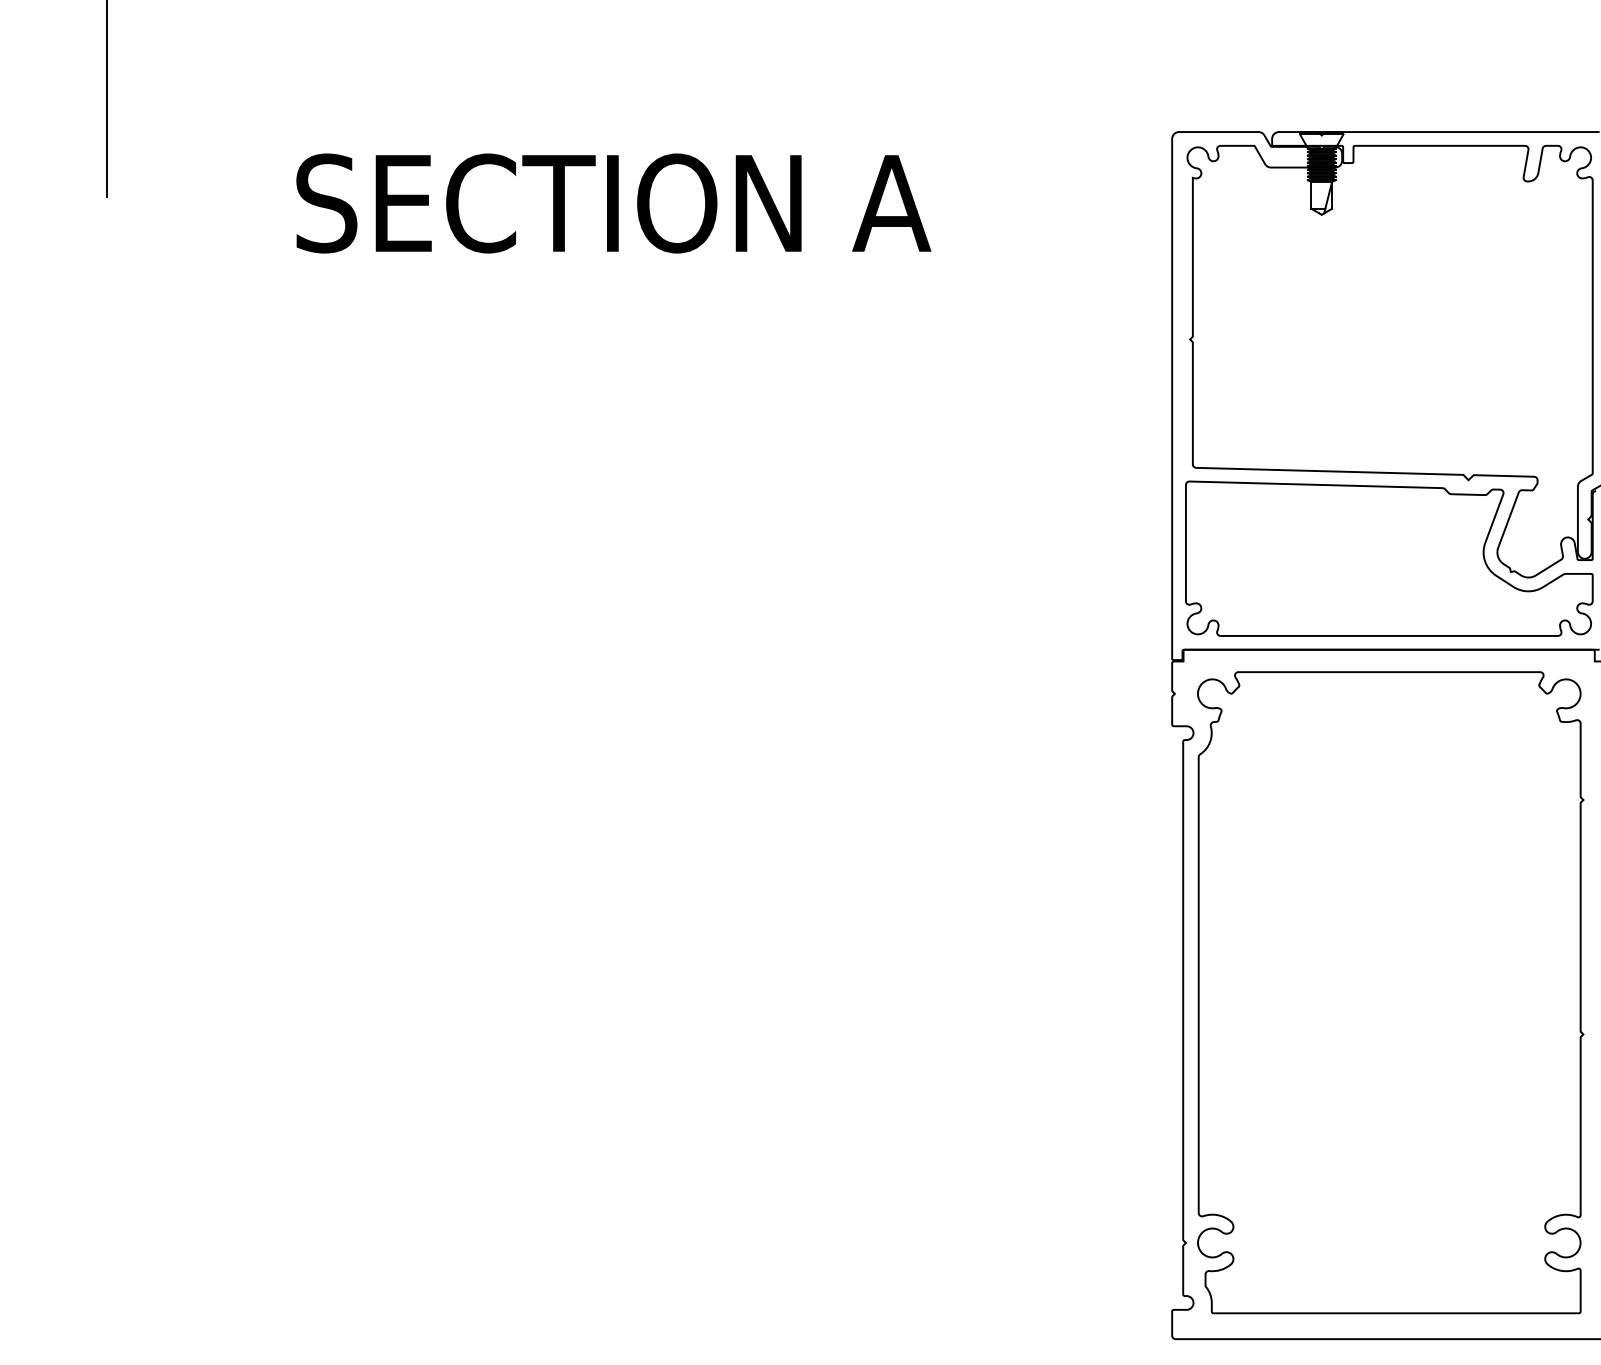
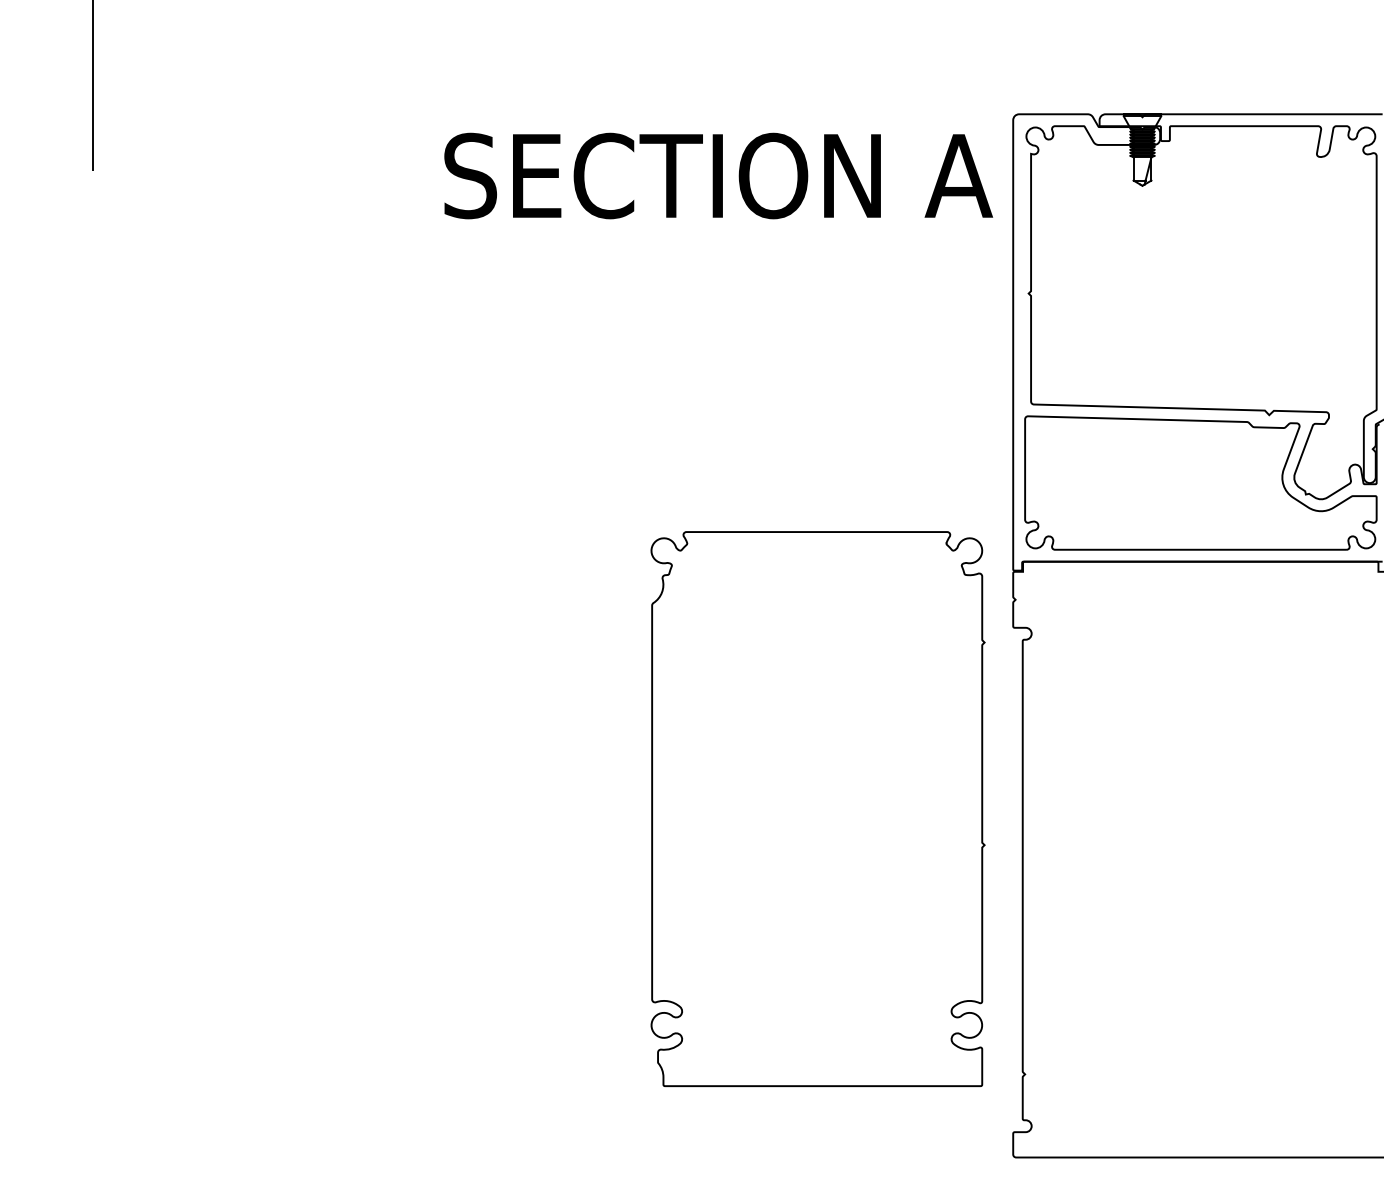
text: (613, 202) -> (718, 175), moved
part: (1390, 992) -> (817, 808), moved

